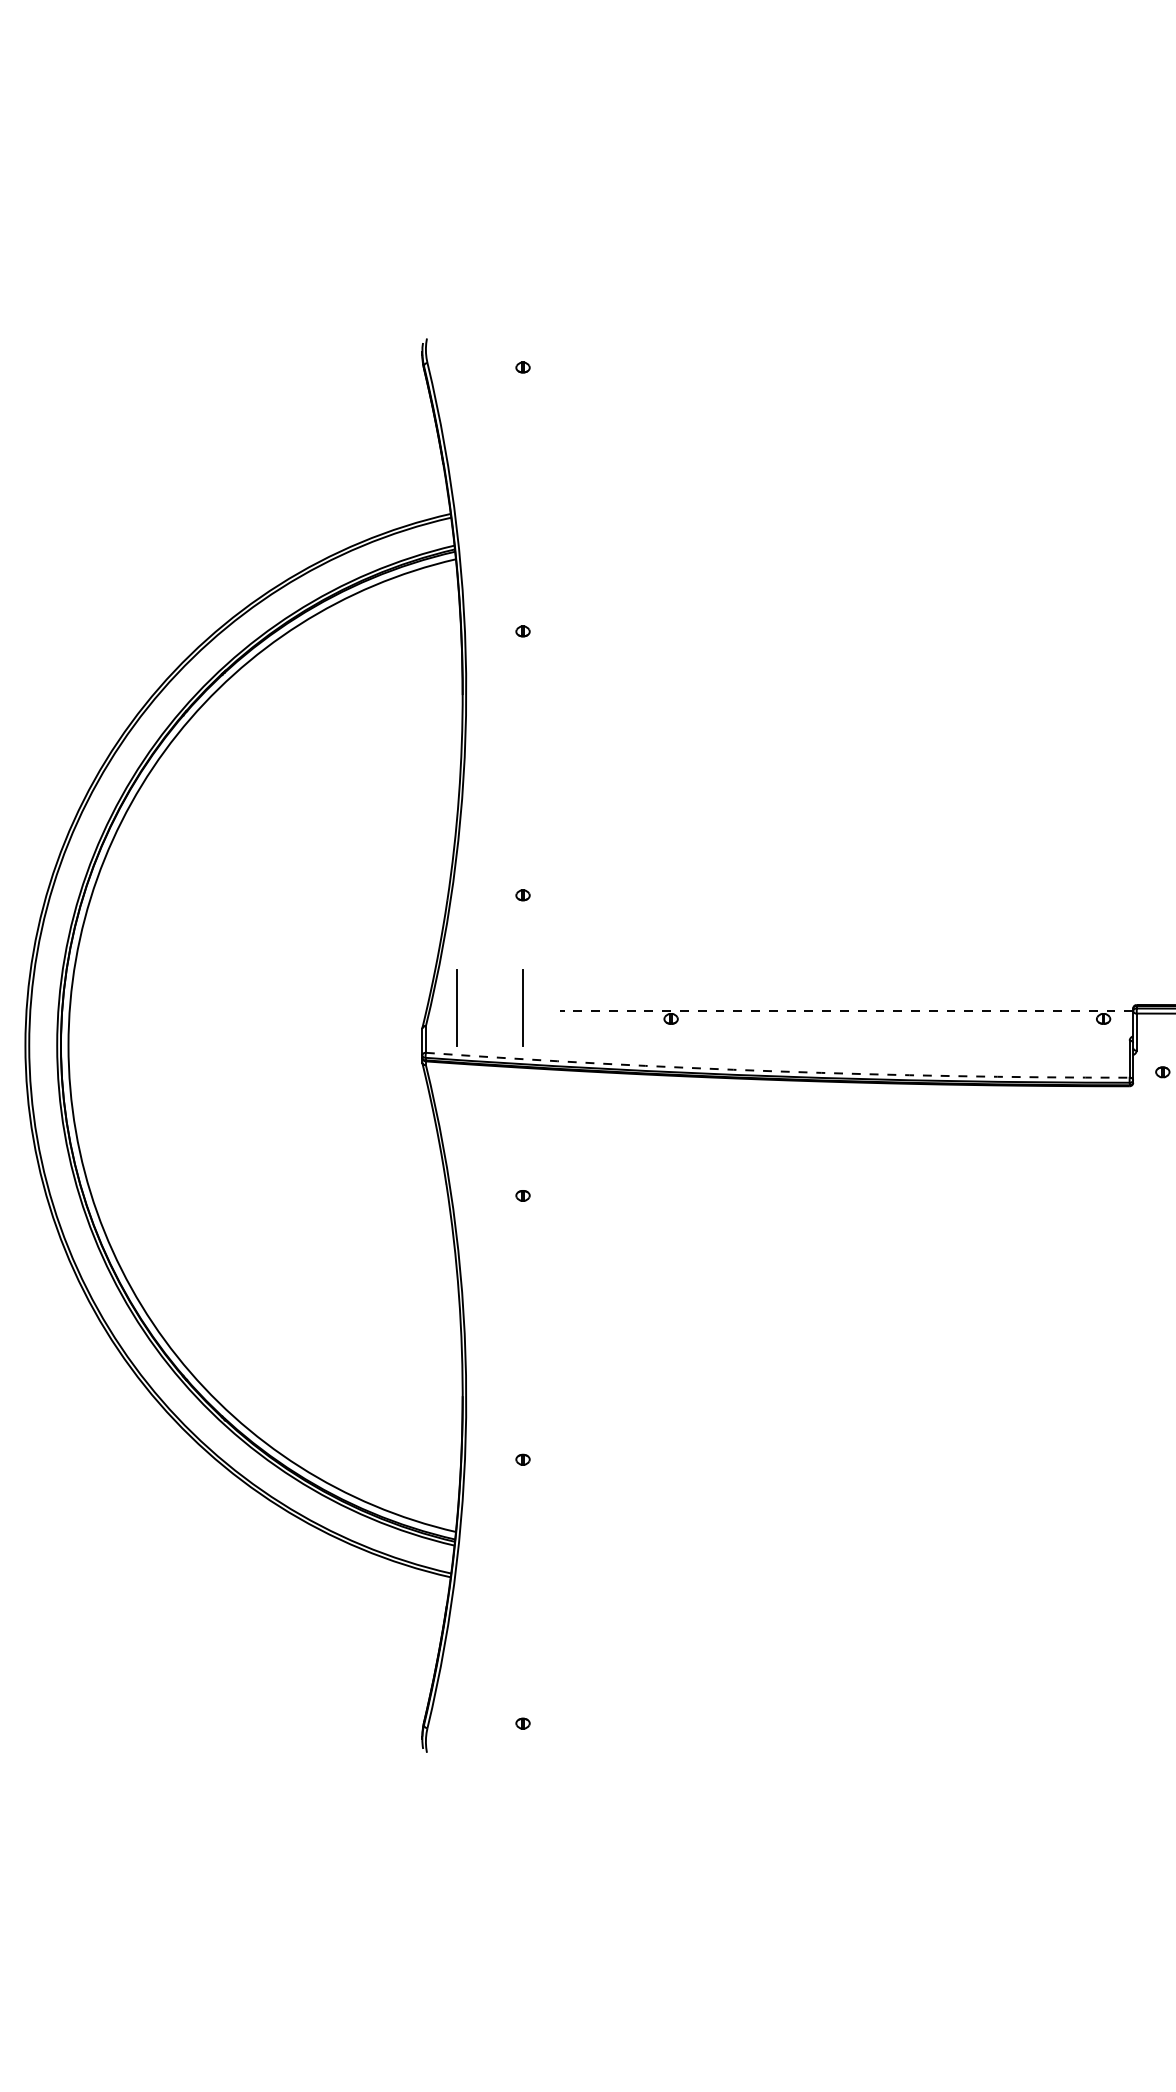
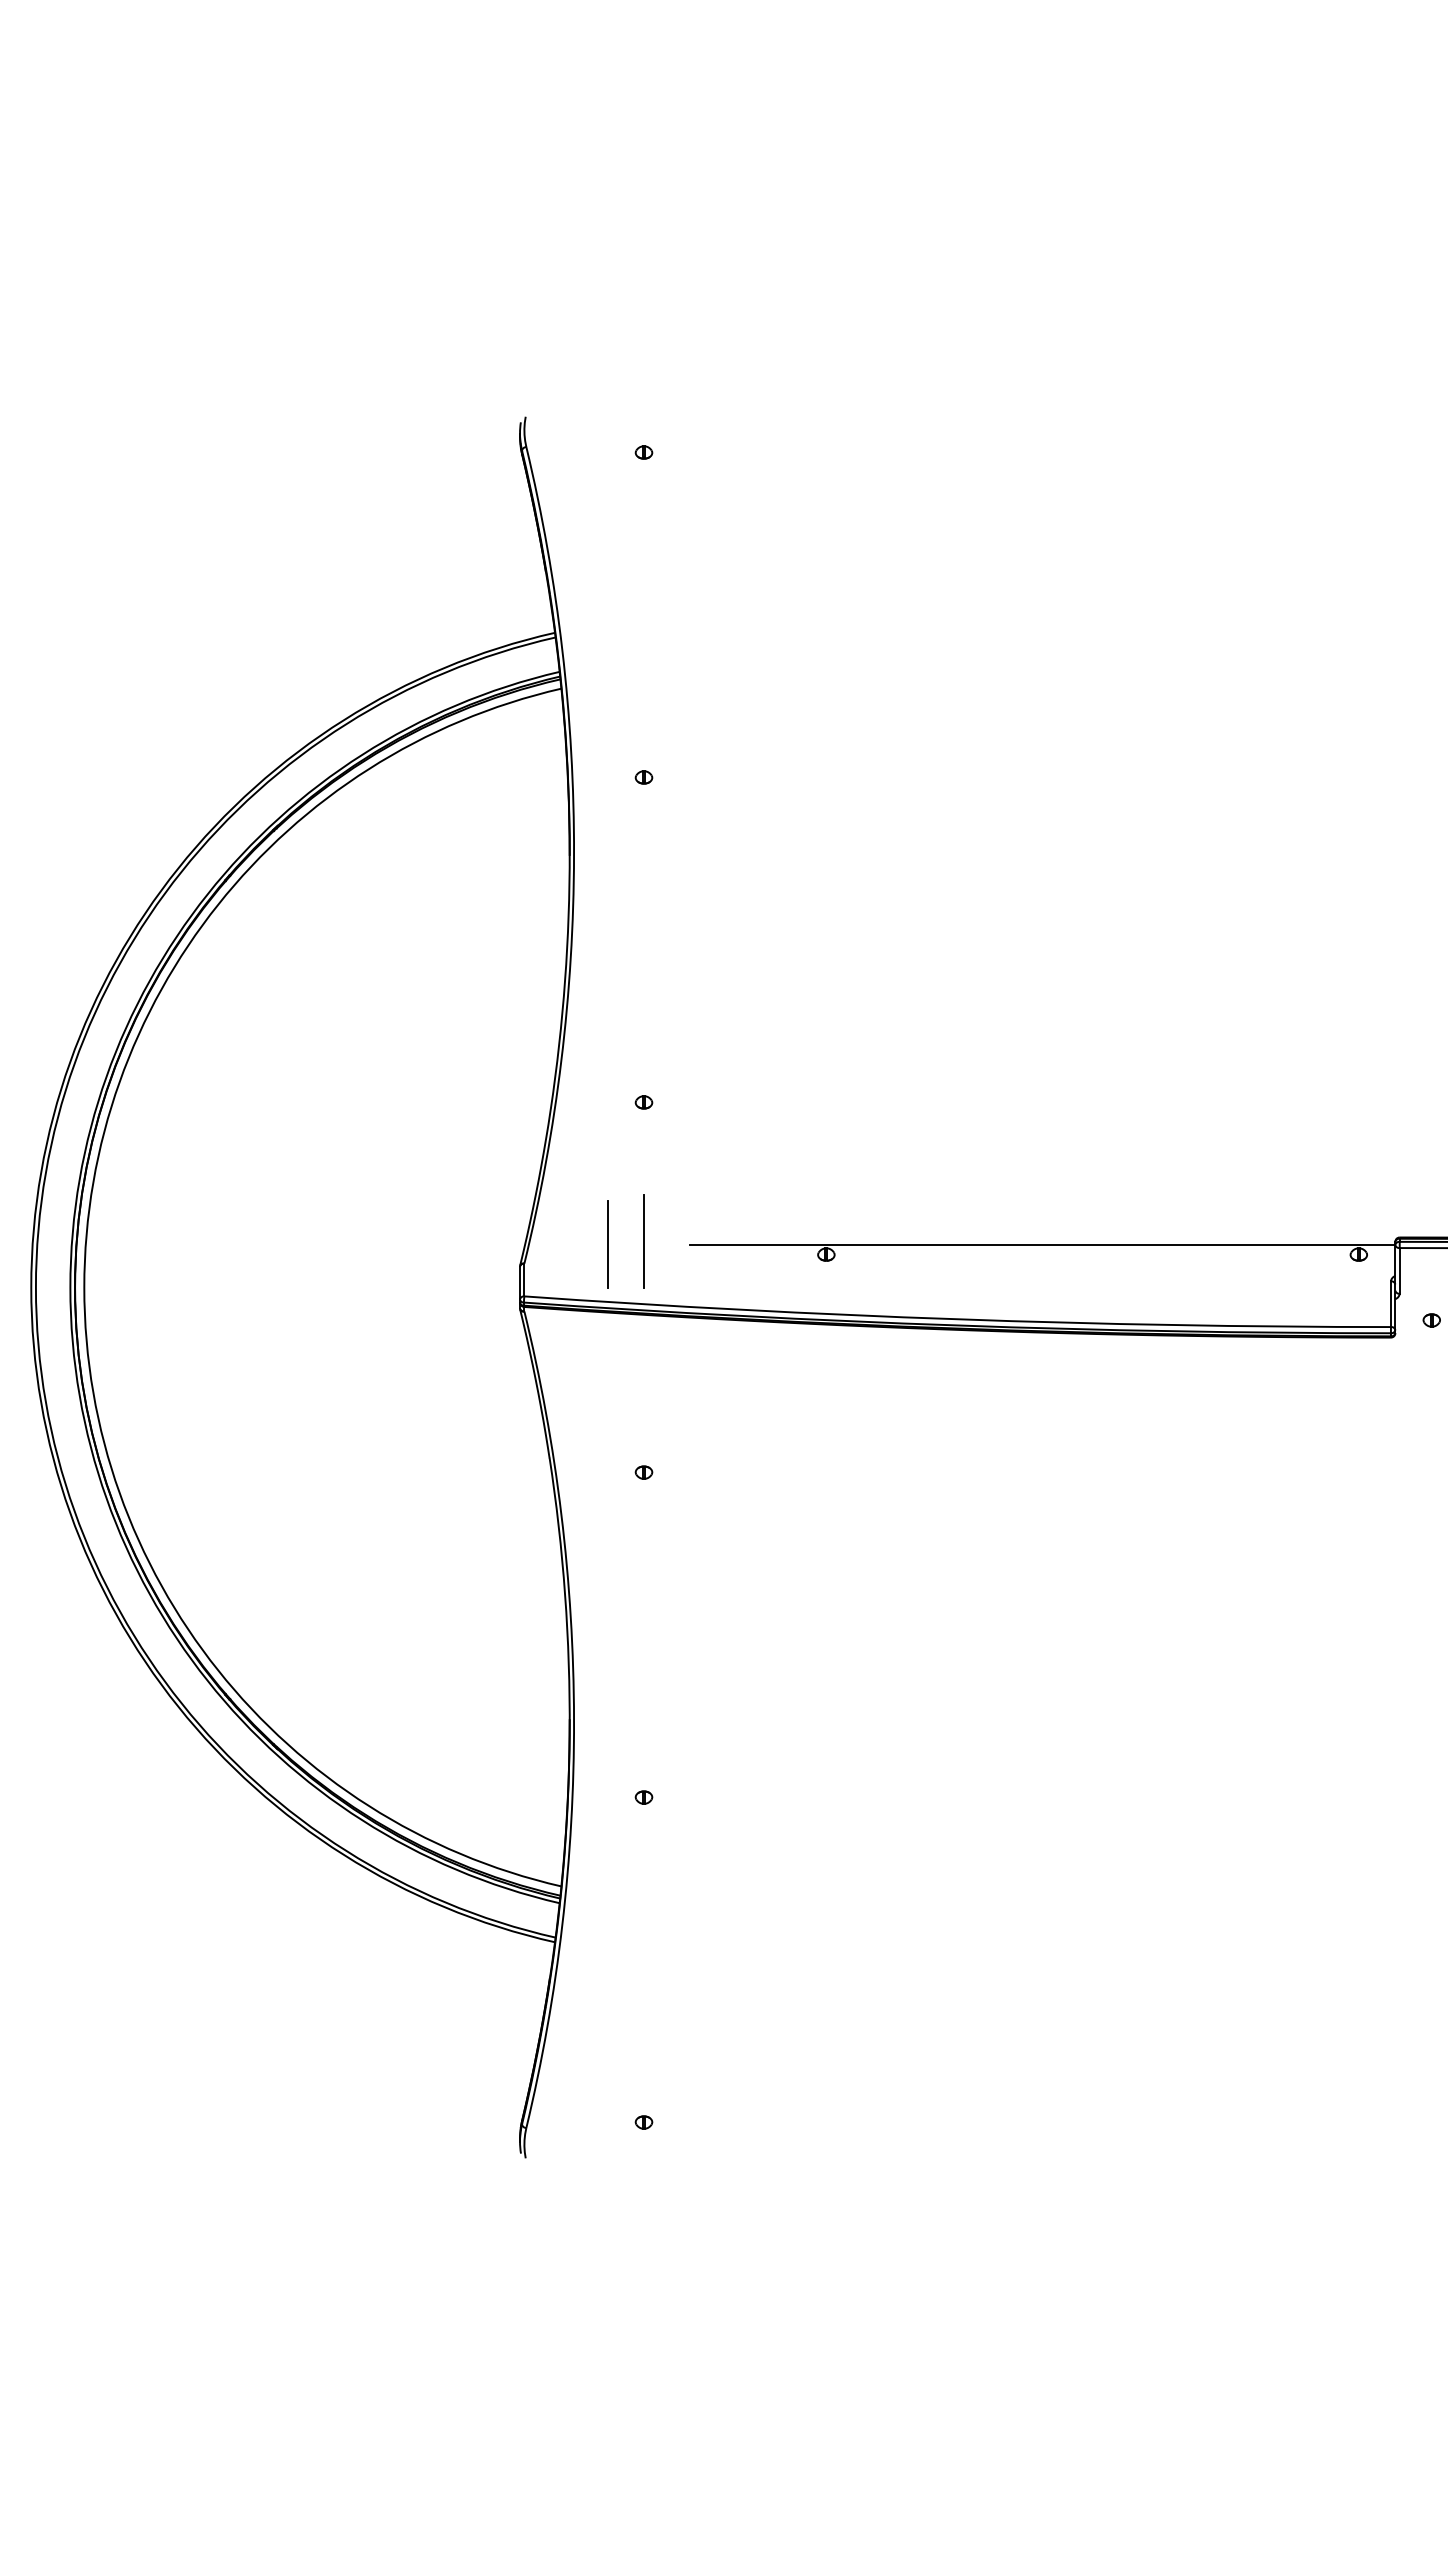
line: (456, 1008) -> (562, 1241), removed
line: (493, 1010) -> (607, 1244), added
line: (846, 1010) -> (1042, 1244), dashed -> solid
arc: (777, 1071) -> (957, 1319), dashed -> solid

